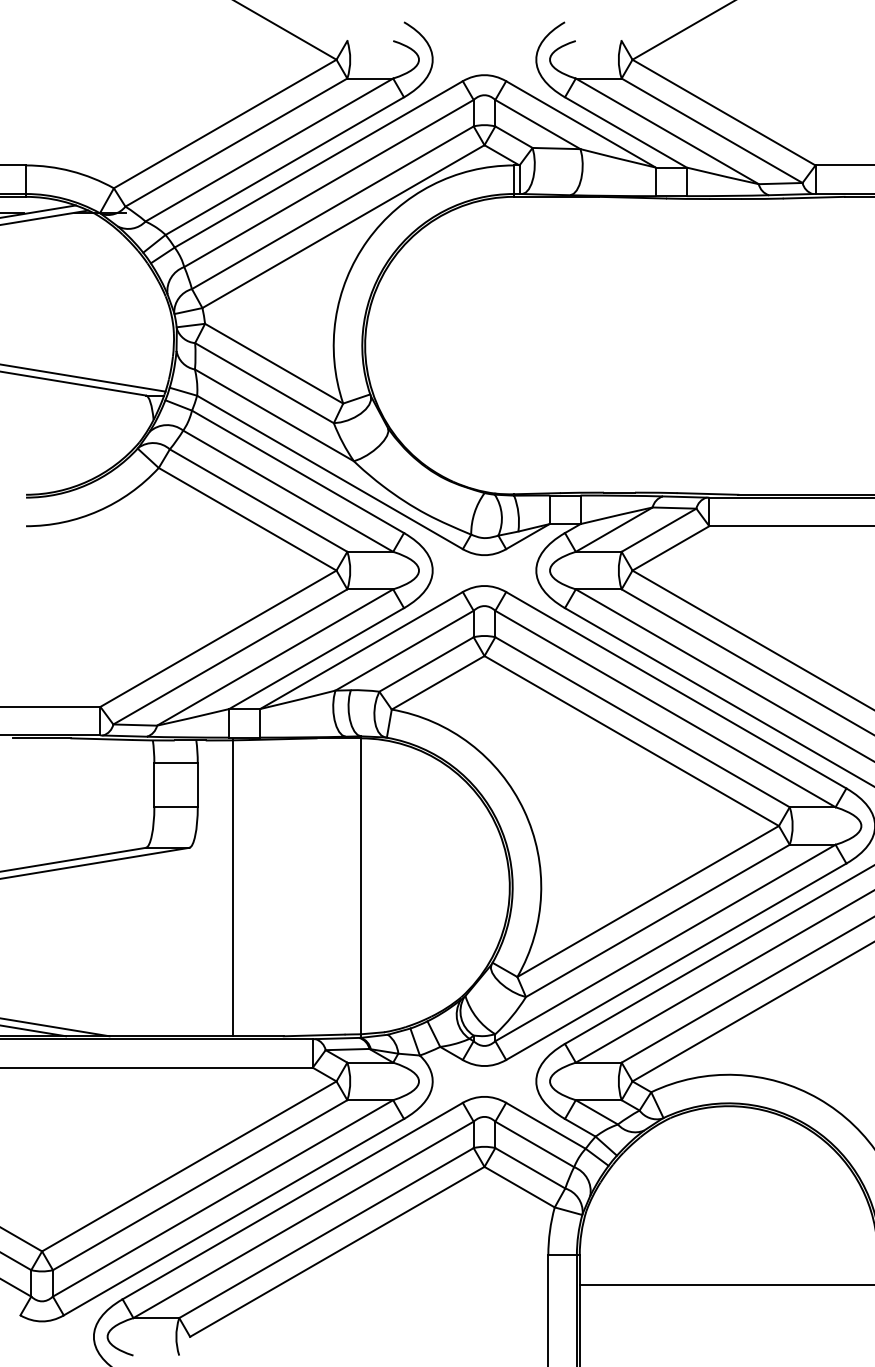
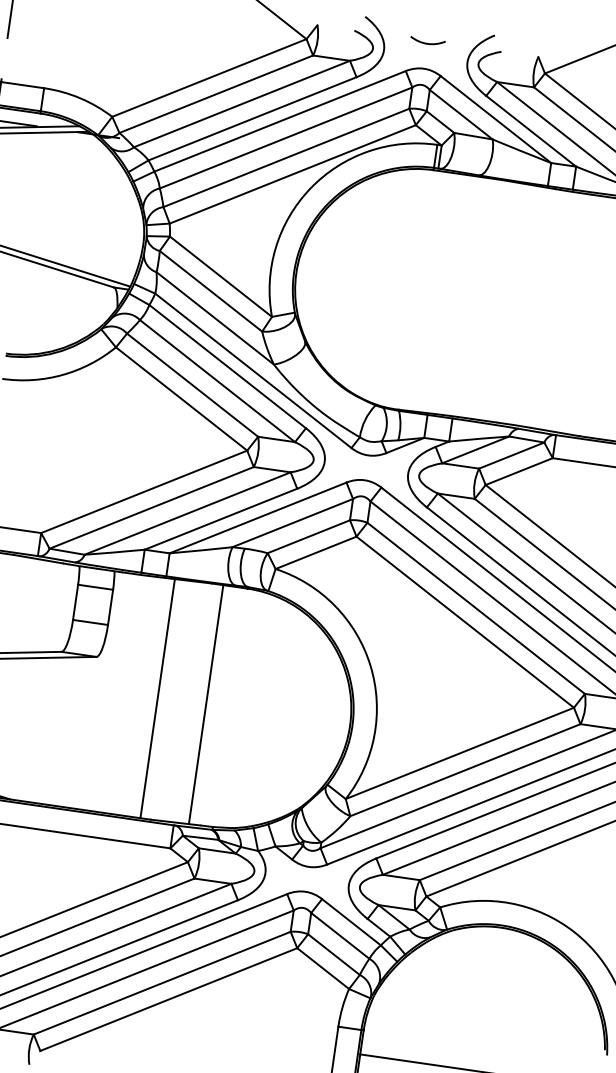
curve: (484, 43) -> (427, 43), added
line: (361, 886) -> (206, 704), moved
line: (233, 887) -> (158, 698), moved

